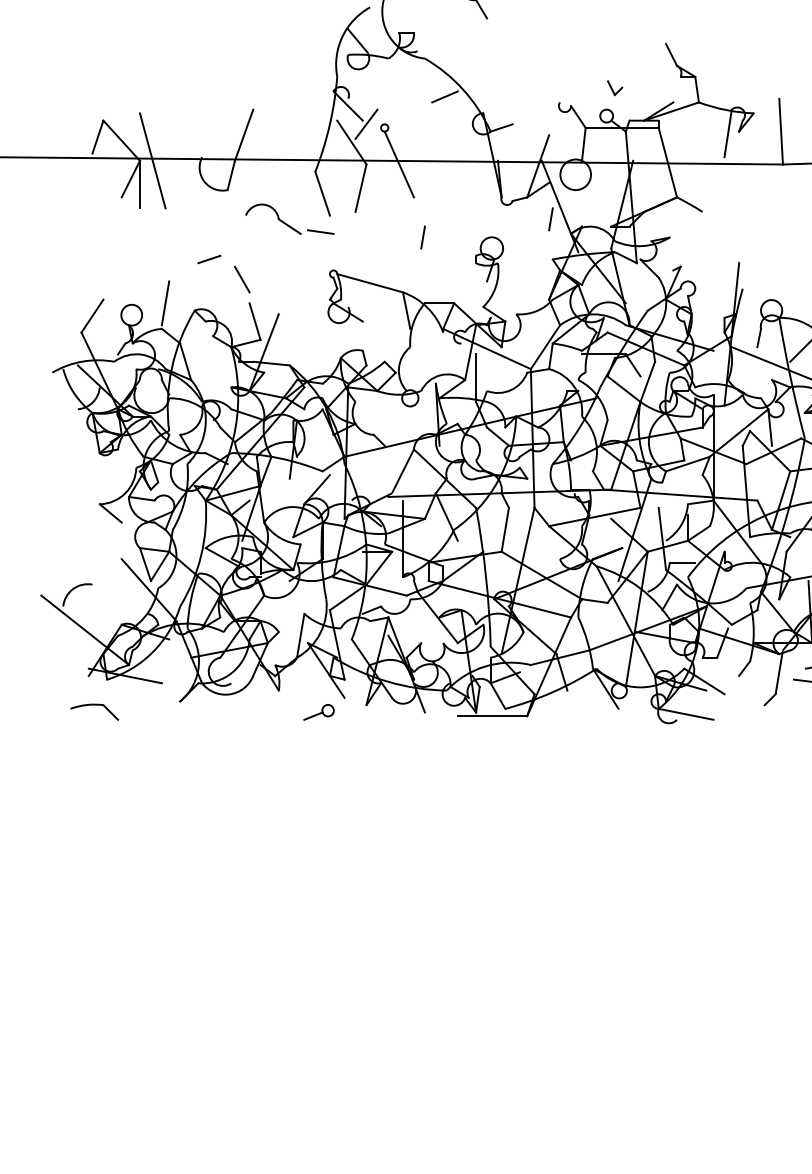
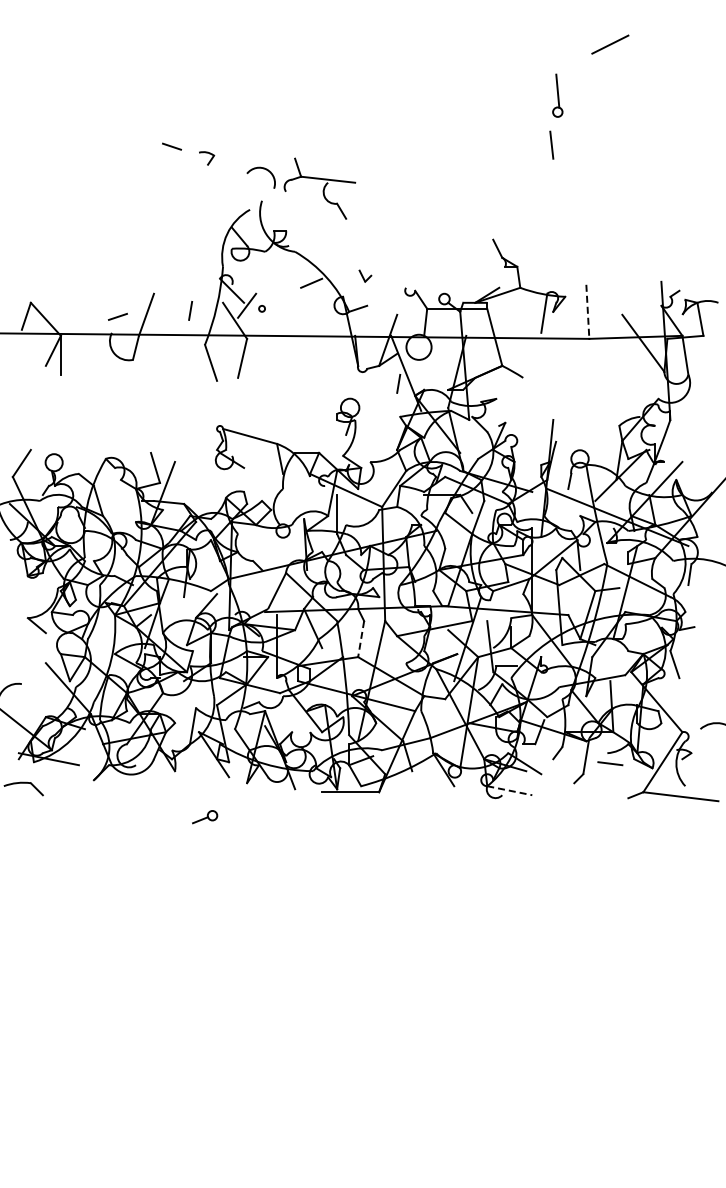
part: (615, 87) -> (365, 275), moved
line: (780, 132) -> (587, 312), solid -> dashed
line: (151, 160) -> (70, 335), removed
line: (399, 164) -> (274, 338), removed
part: (289, 218) -> (183, 383), removed
line: (422, 237) -> (190, 310), moved
line: (208, 258) -> (117, 316), moved
line: (241, 278) -> (144, 432), removed
line: (165, 302) -> (81, 452), removed
line: (505, 530) -> (361, 639), solid -> dashed
part: (319, 712) -> (205, 817), moved
line: (685, 714) -> (509, 790), solid -> dashed

